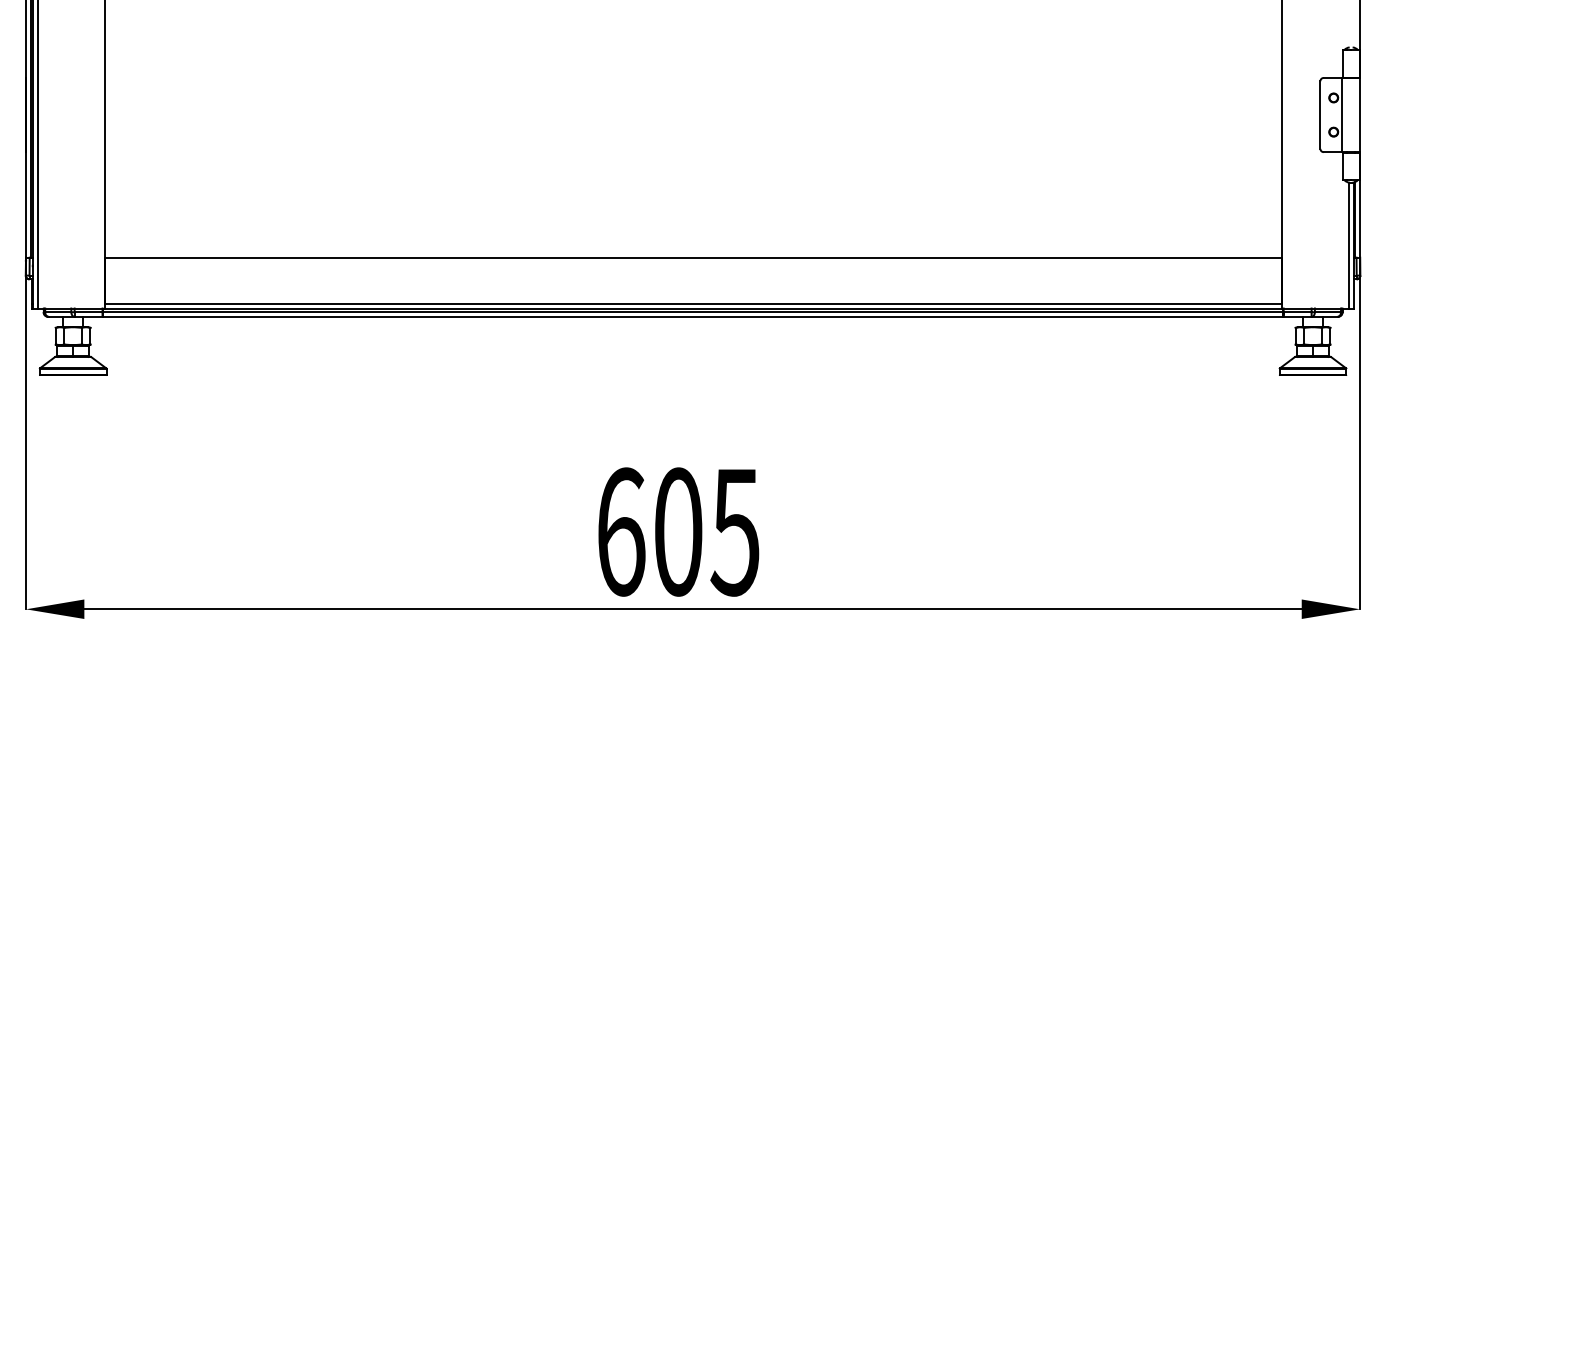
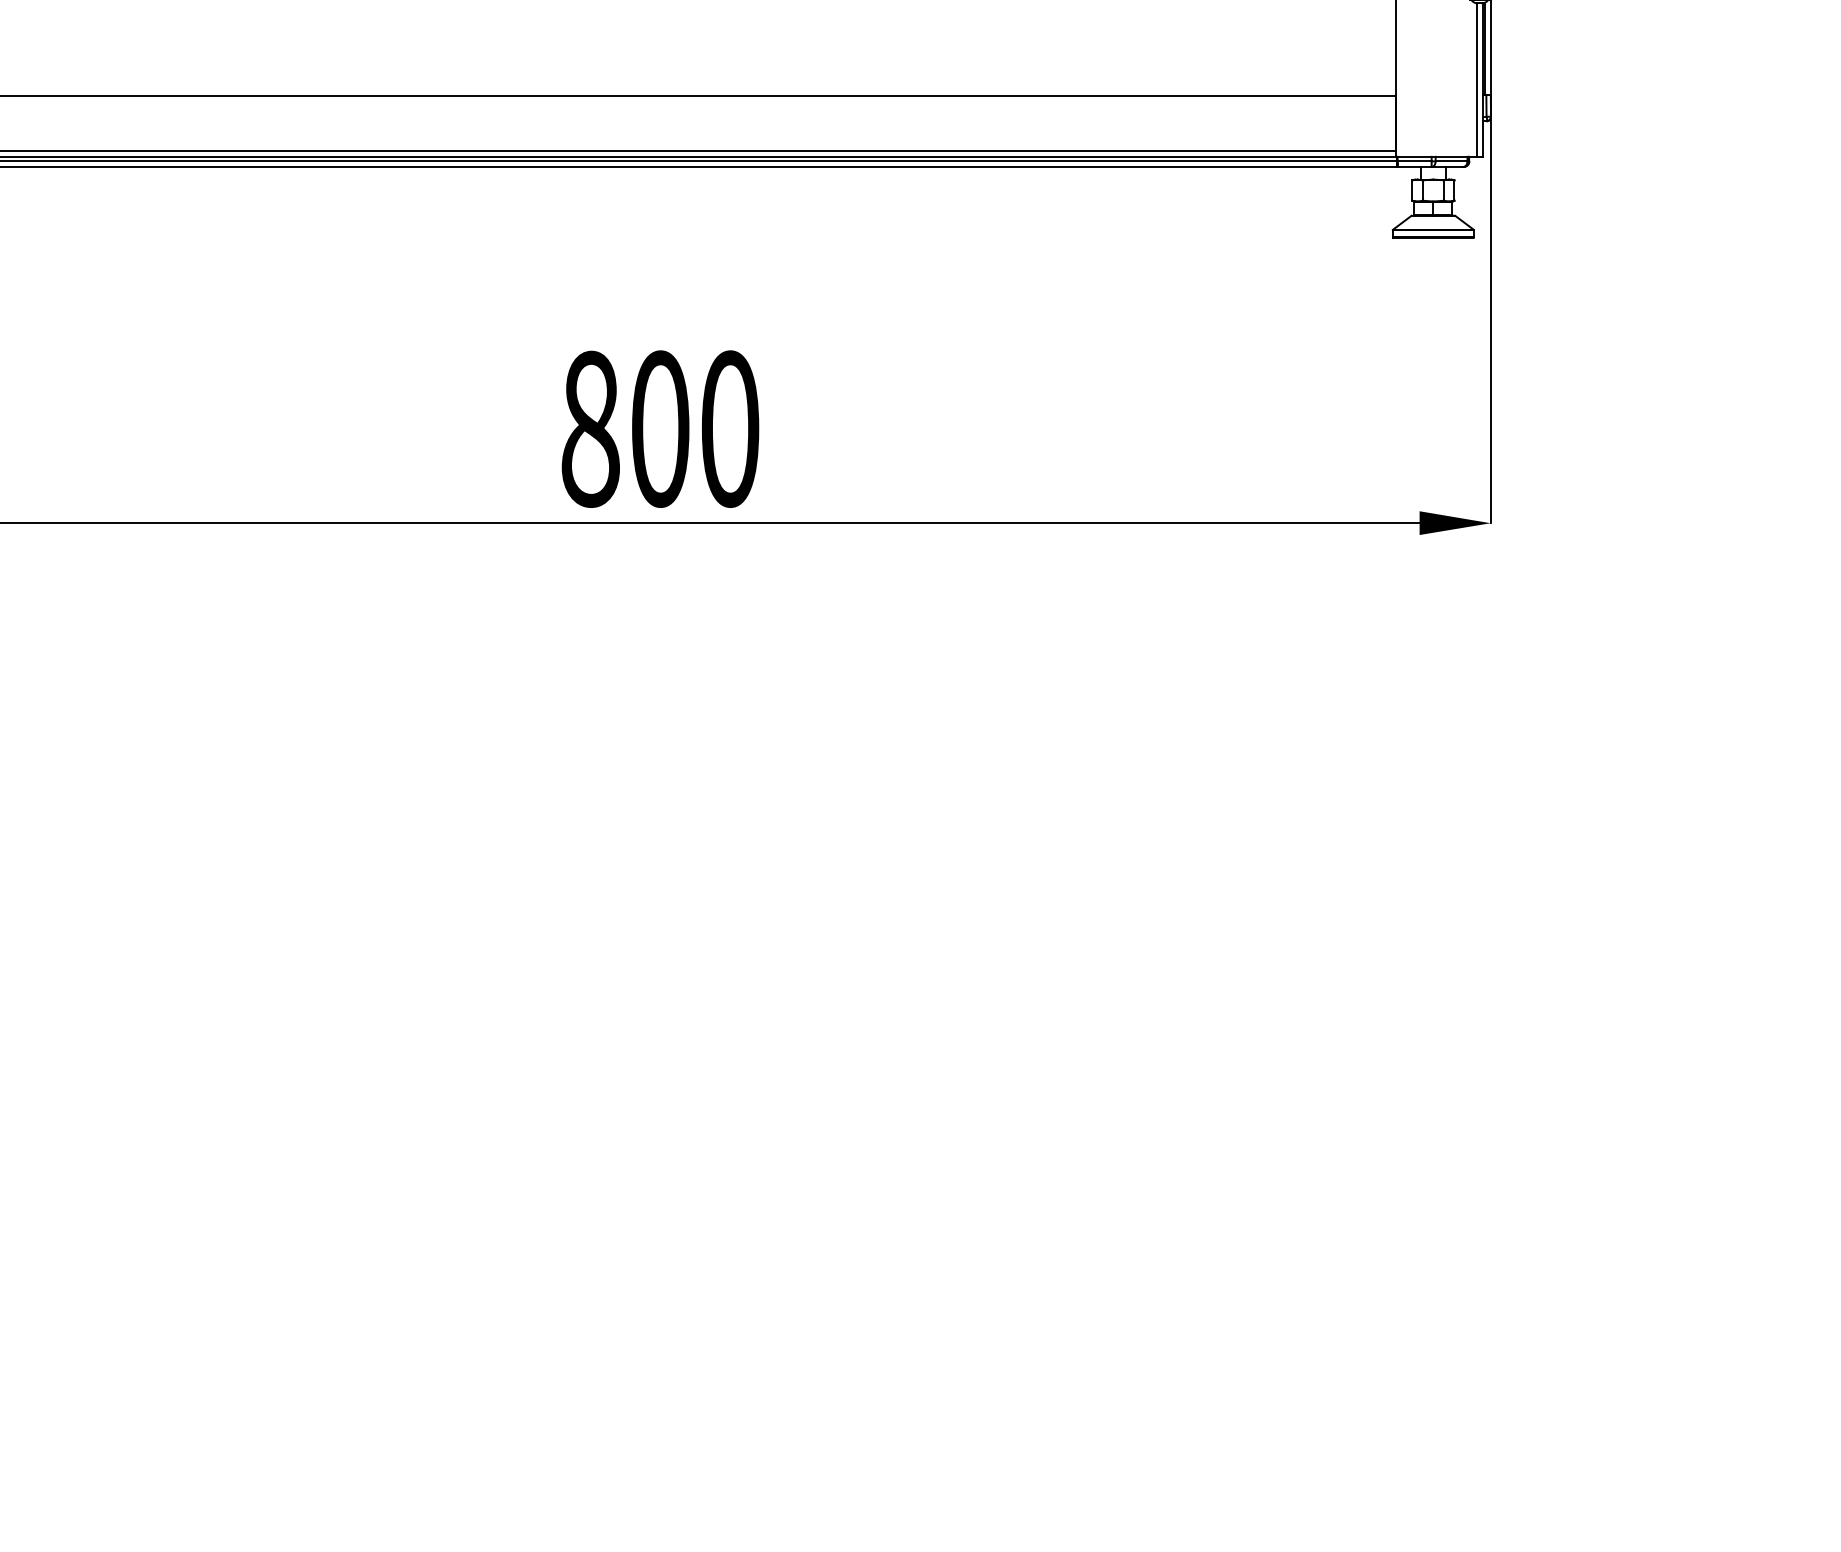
text: (678, 531) -> (660, 428), 605 -> 800

